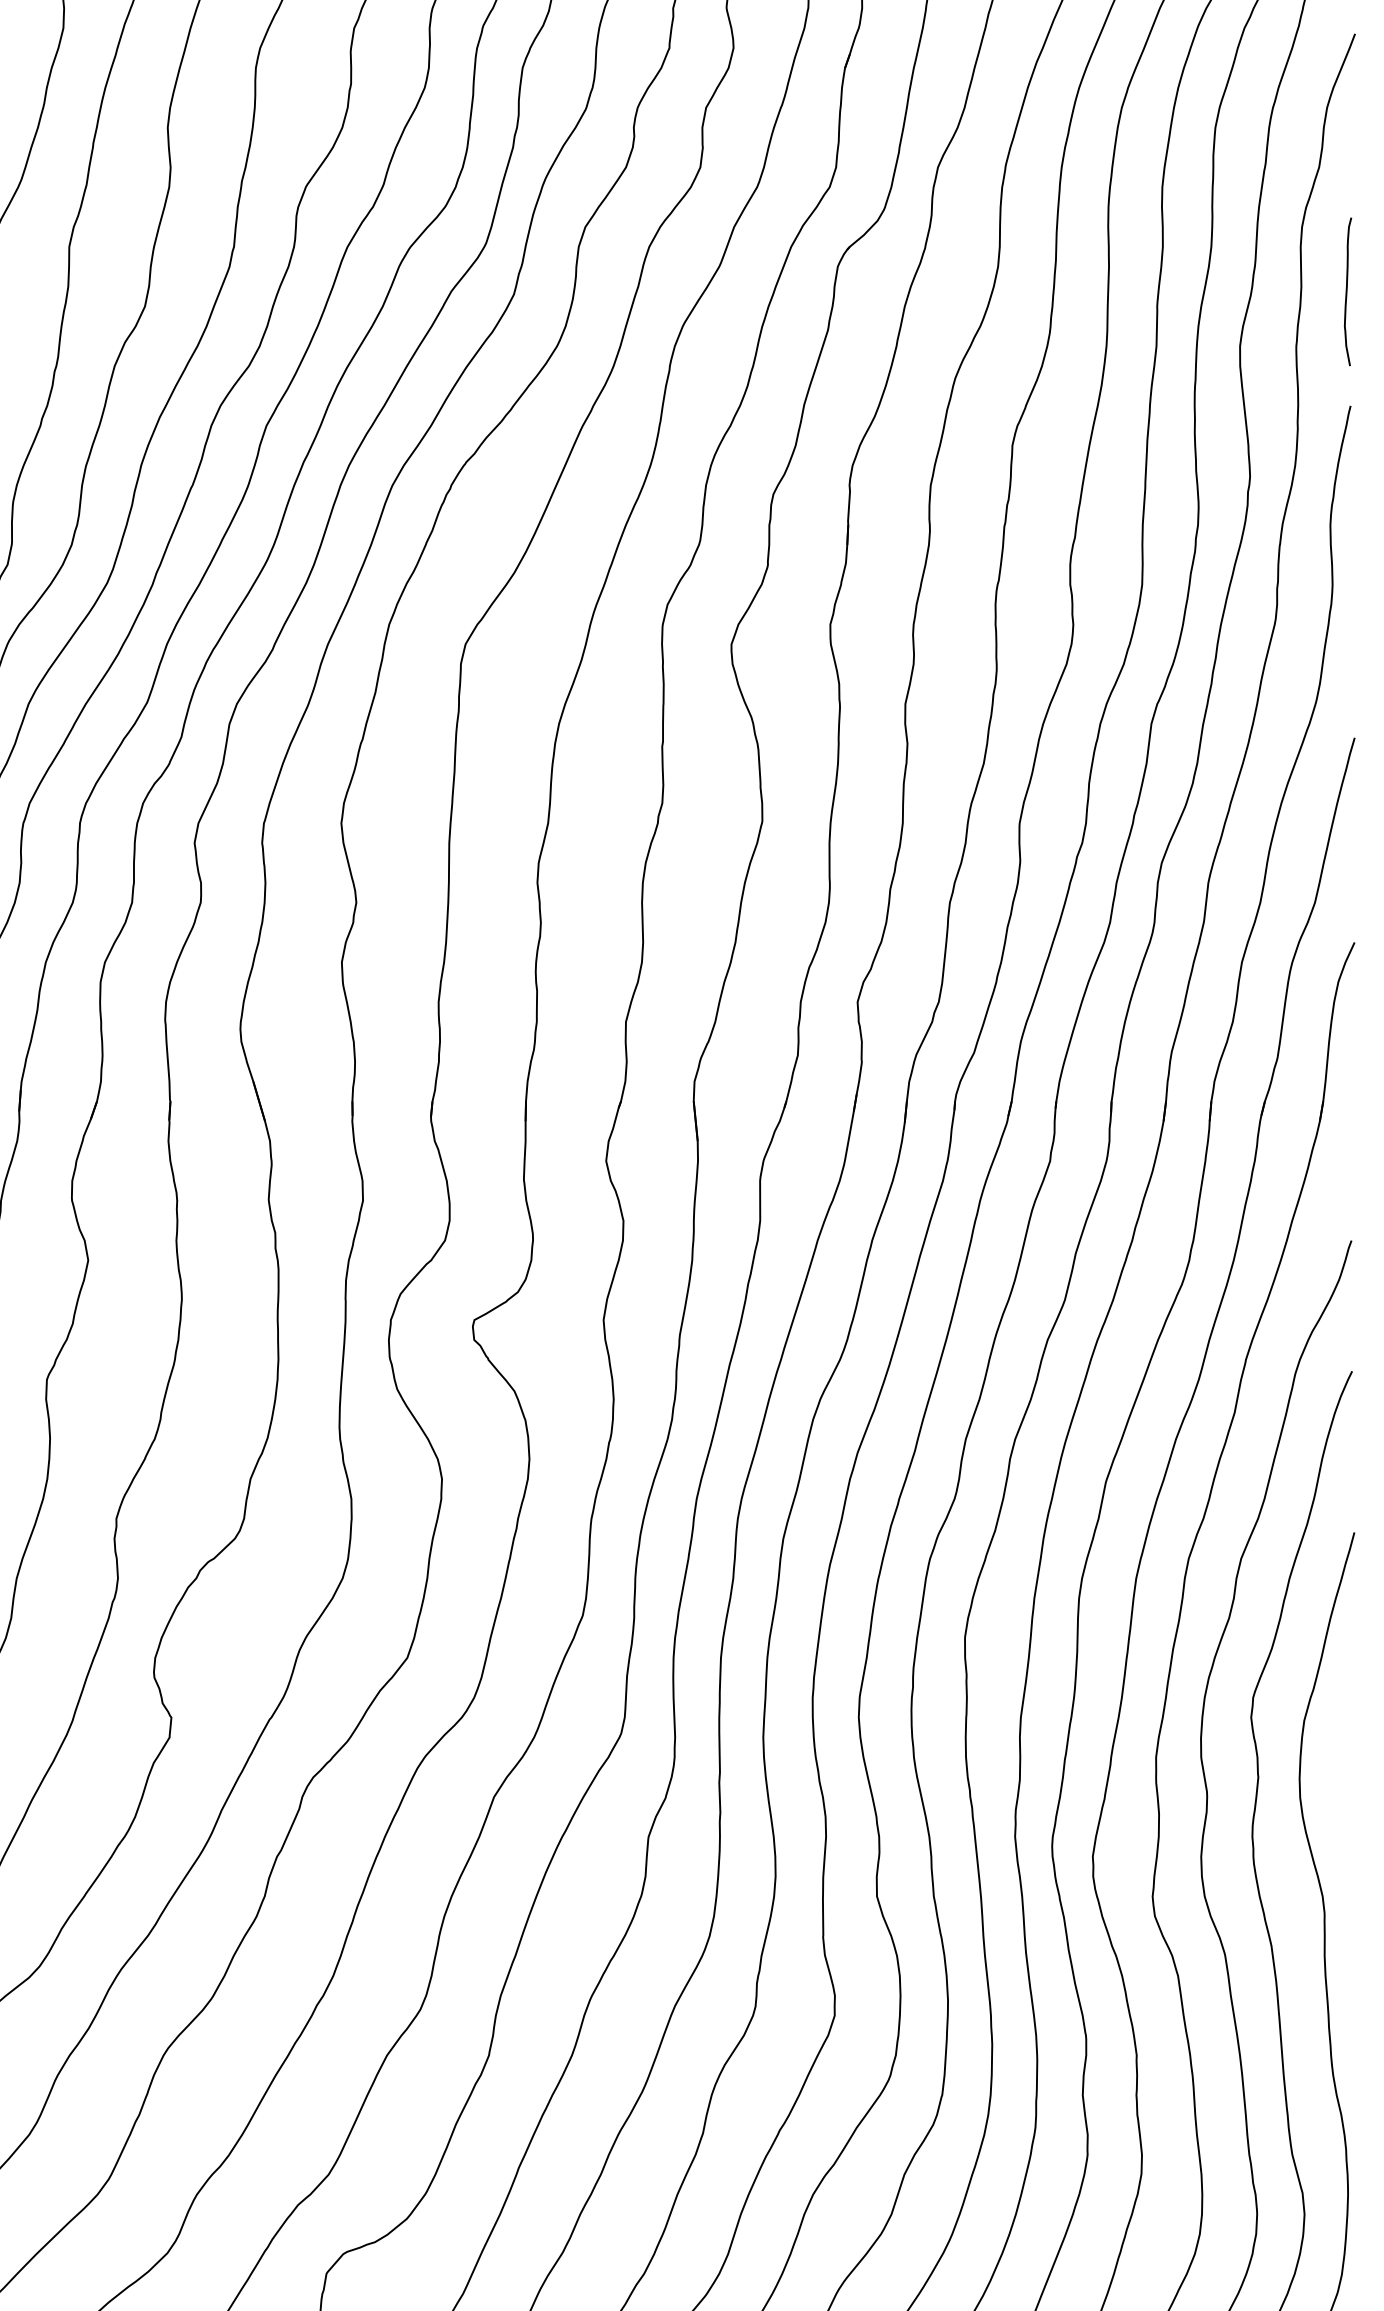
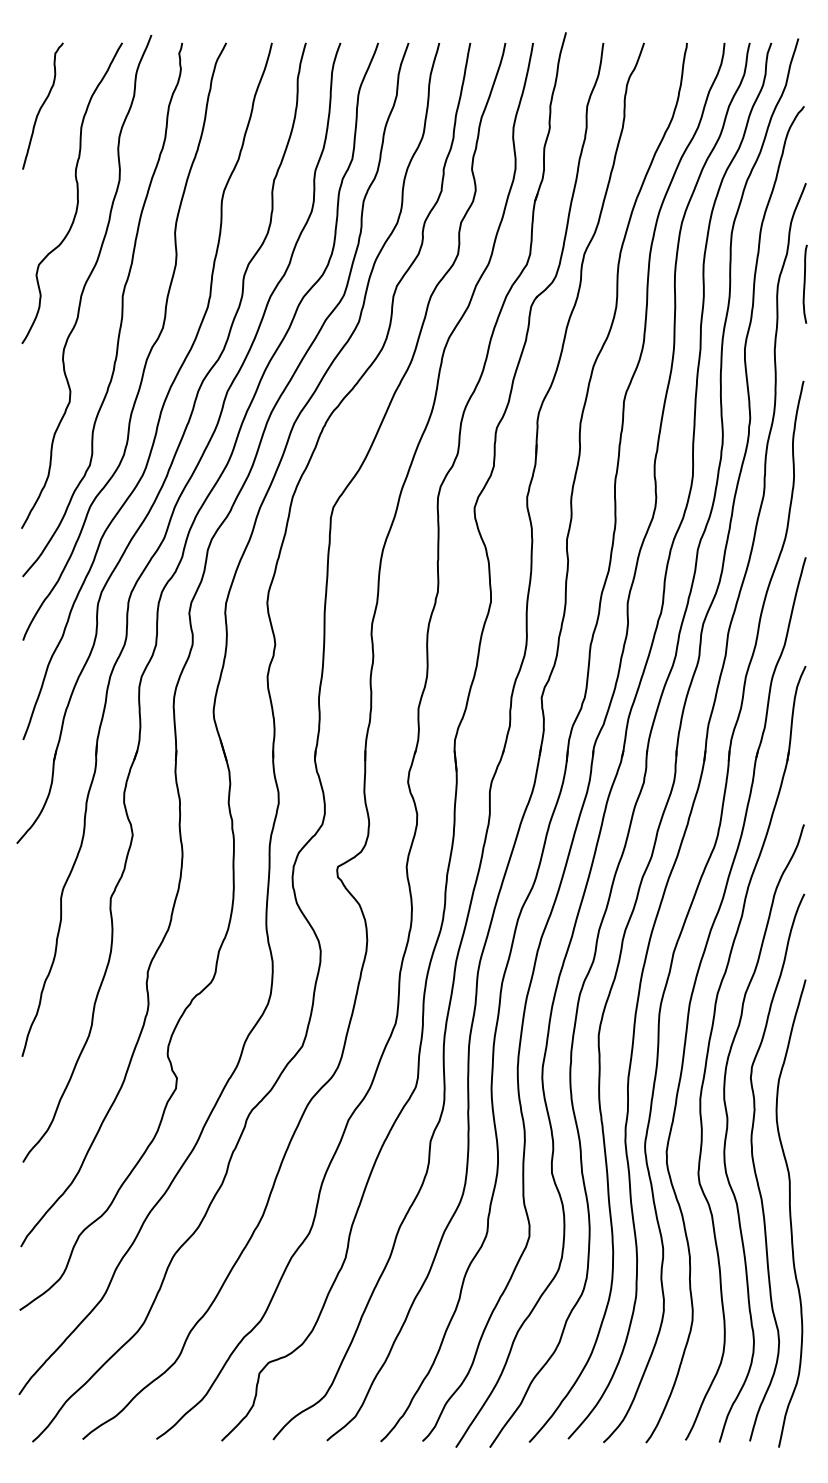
curve: (1346, 290) -> (804, 283), moved

